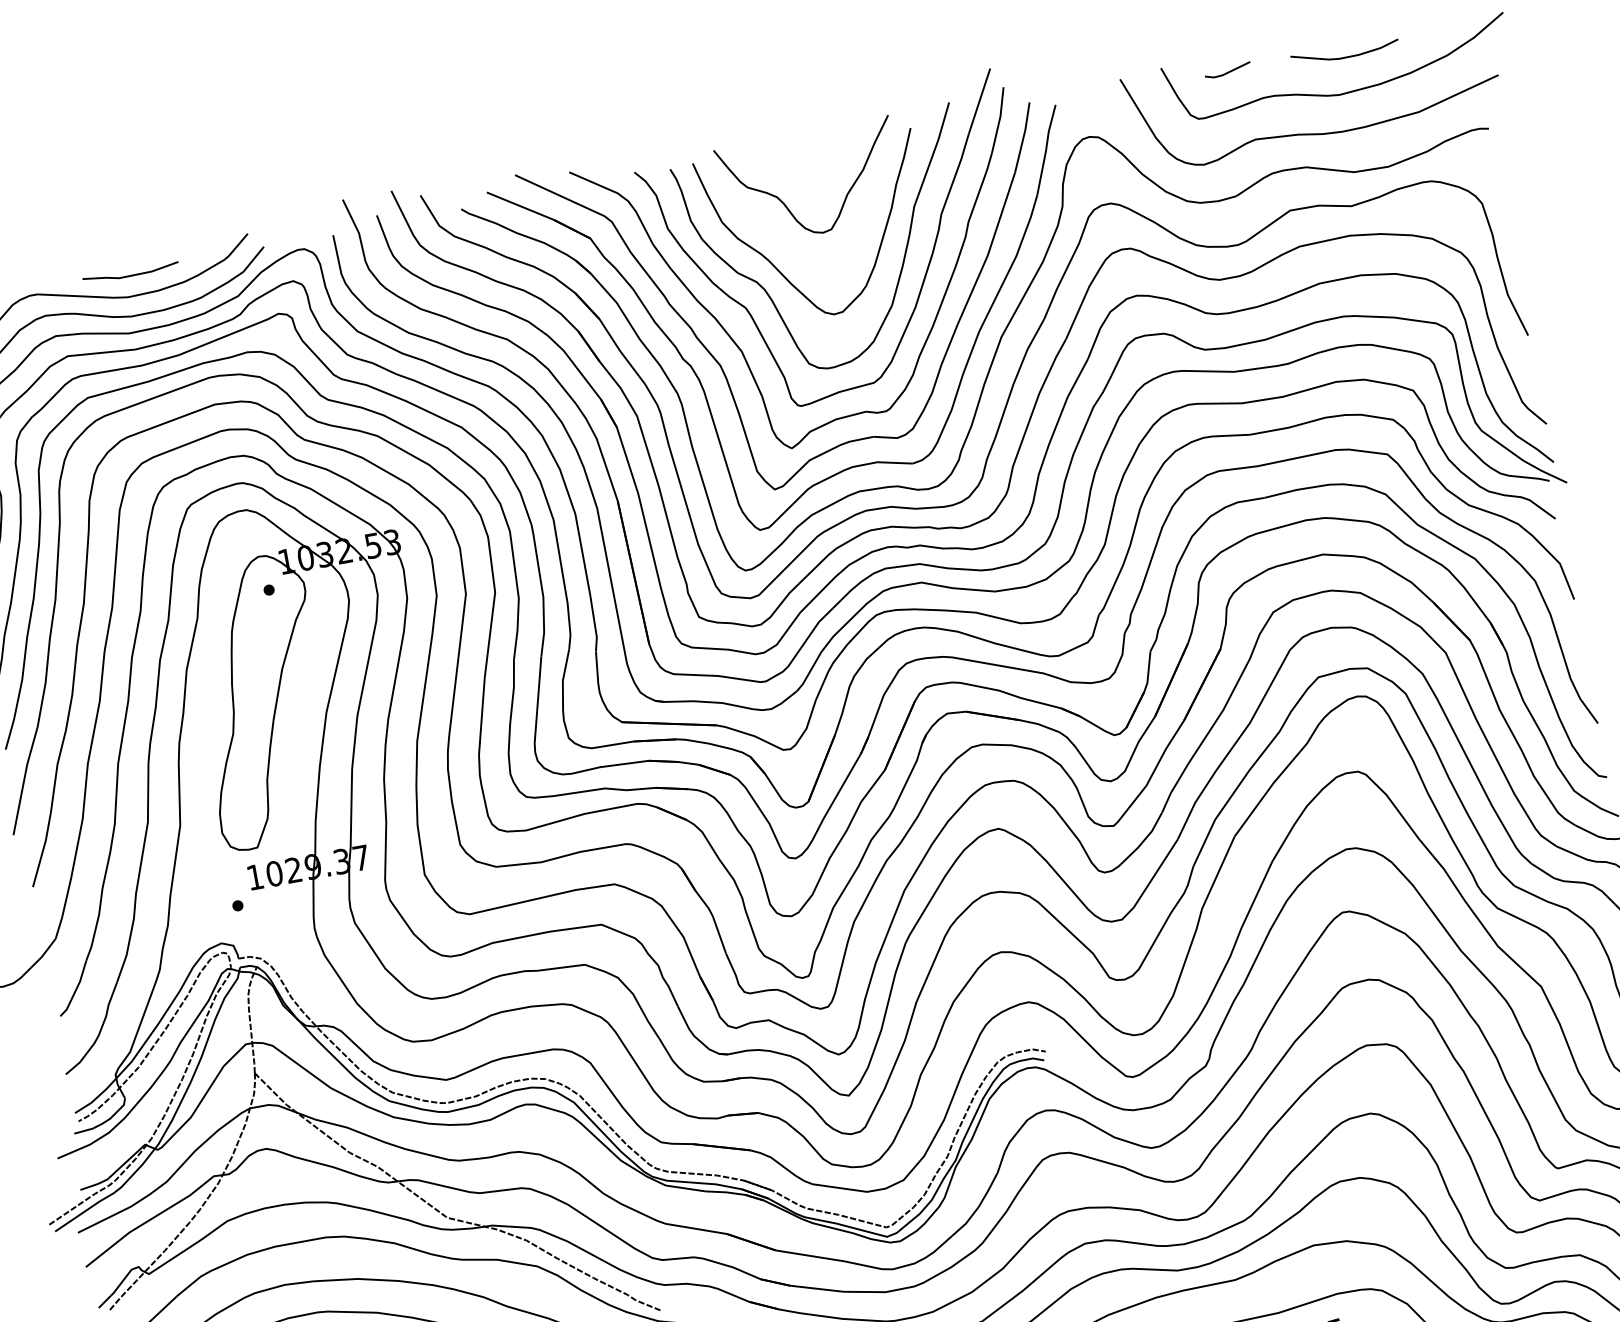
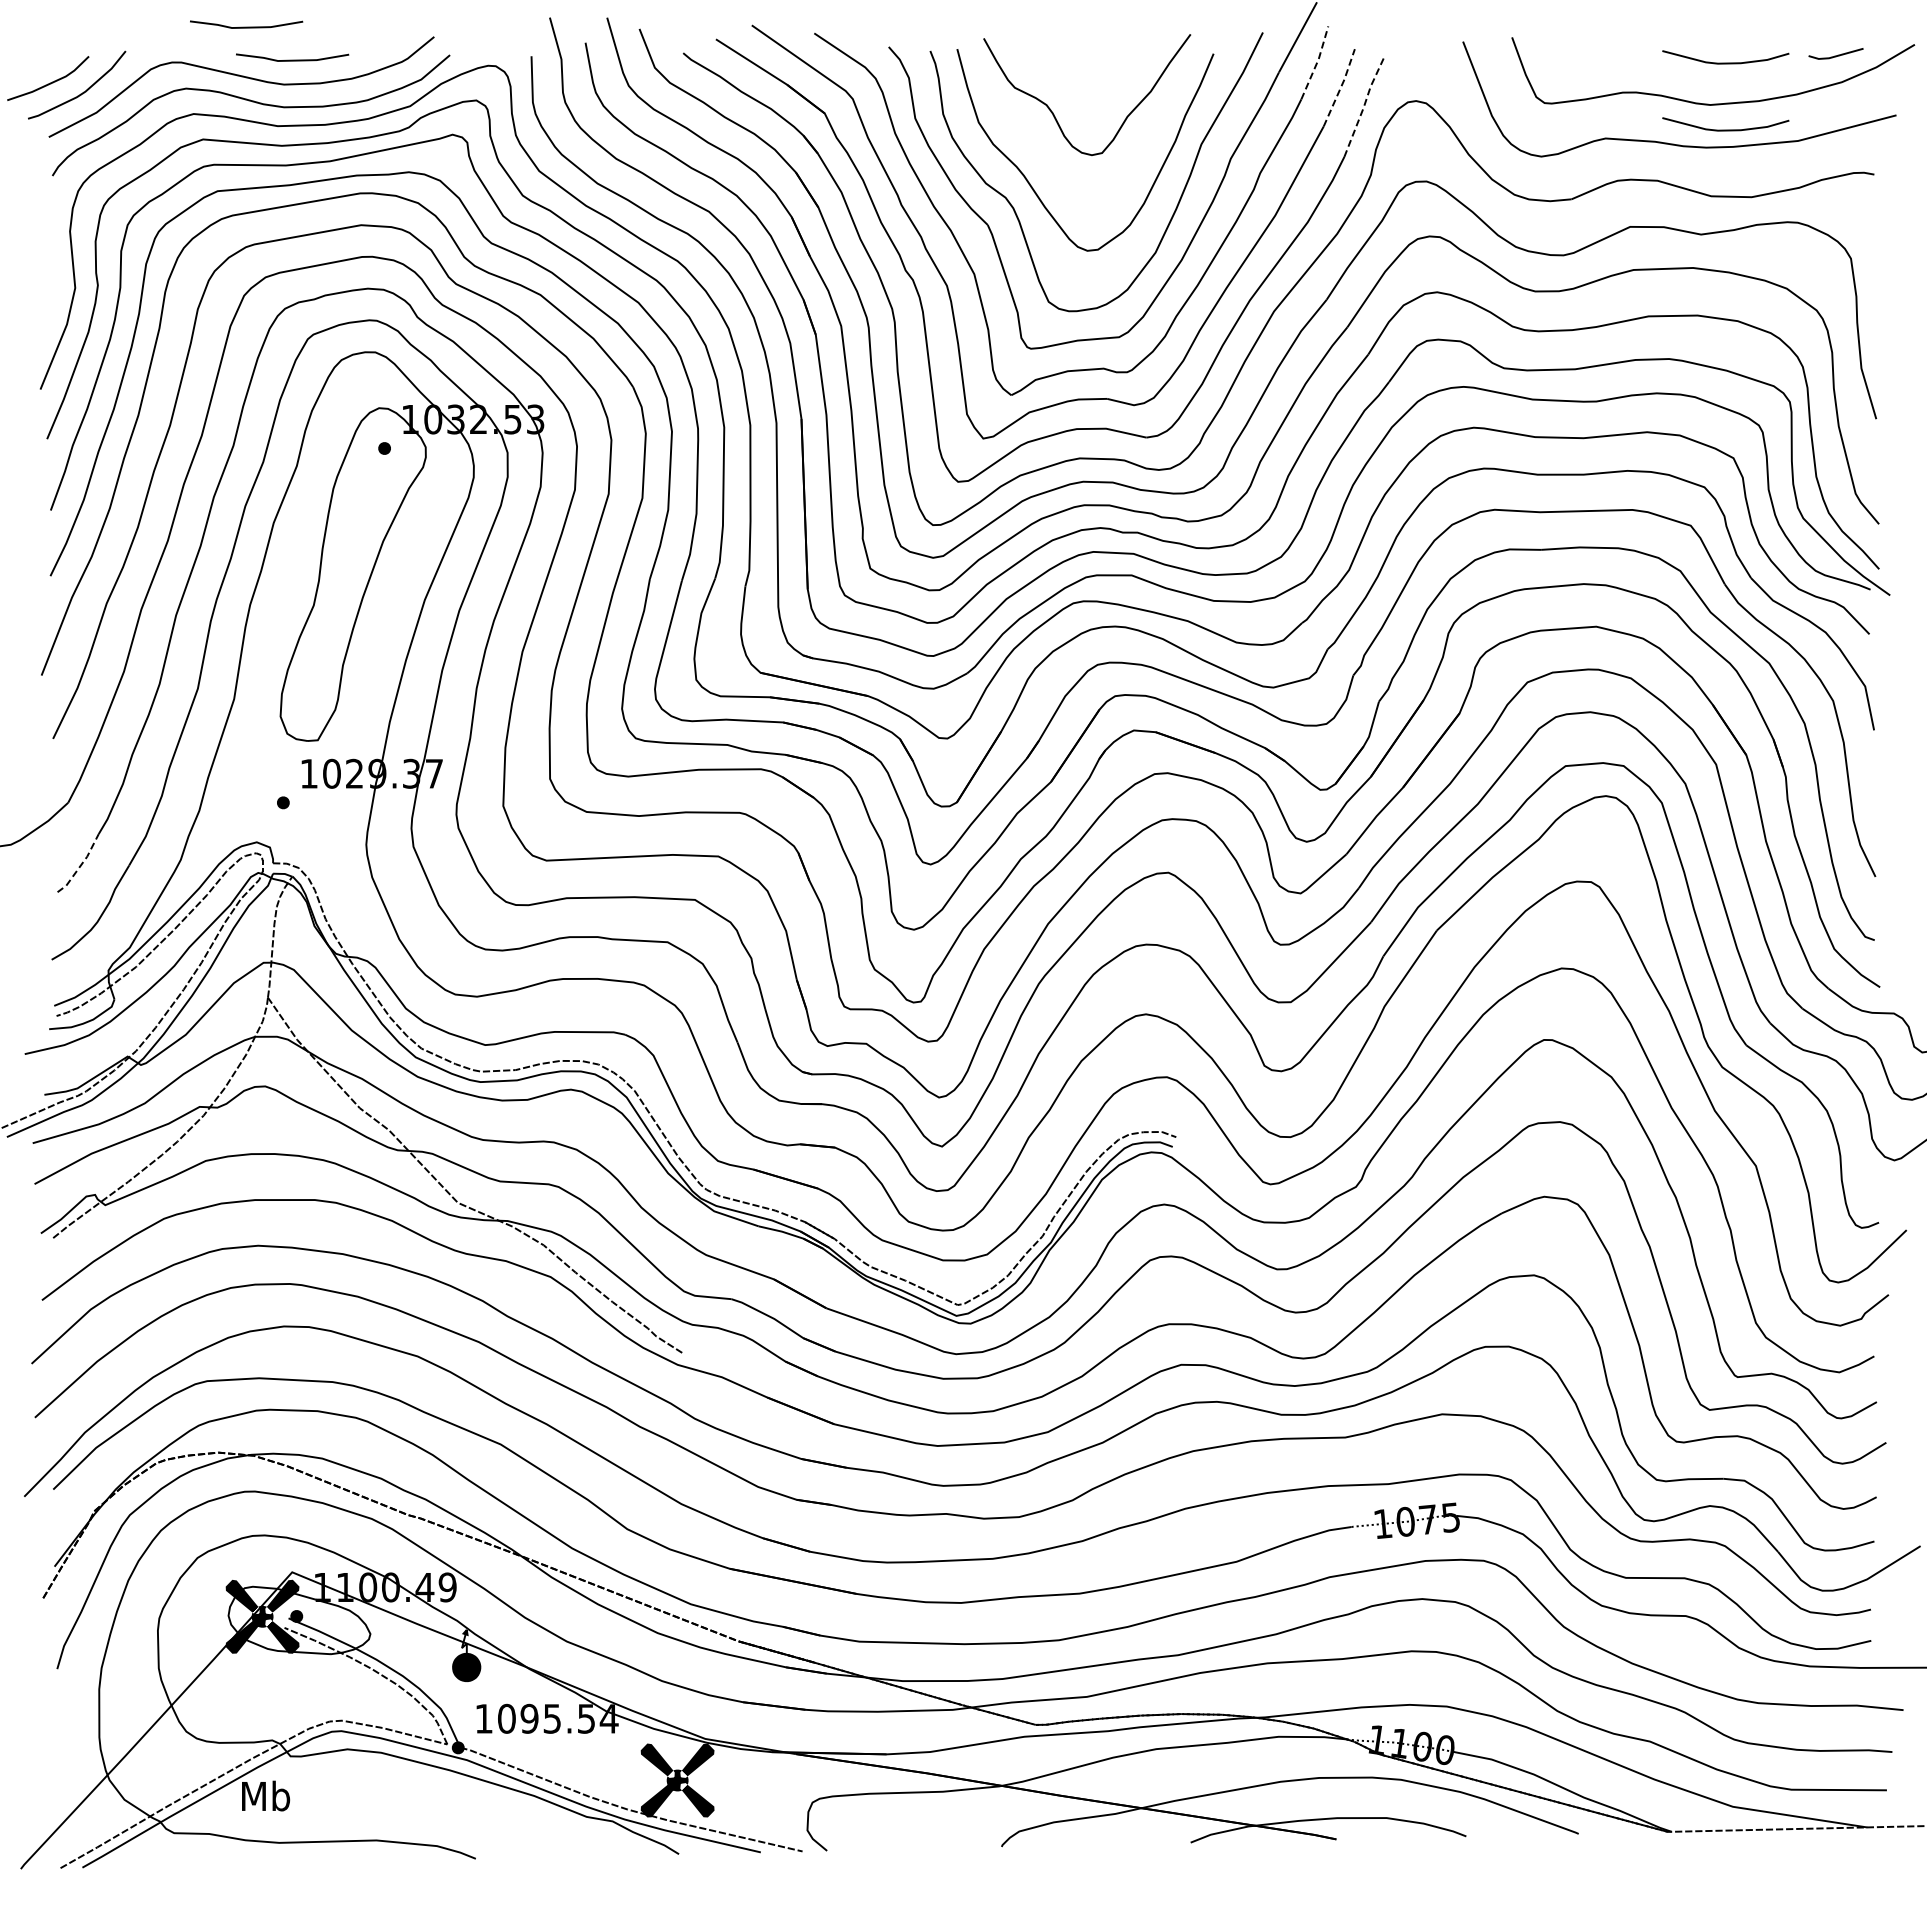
line: (1227, 71) -> (1835, 55), moved
curve: (1355, 113) -> (1725, 129), added
line: (999, 120) -> (1316, 63), solid -> dashed
line: (1023, 137) -> (1340, 87), solid -> dashed
line: (1046, 149) -> (1364, 106), solid -> dashed
line: (87, 253) -> (246, 26), added
line: (76, 989) -> (81, 864), solid -> dashed

